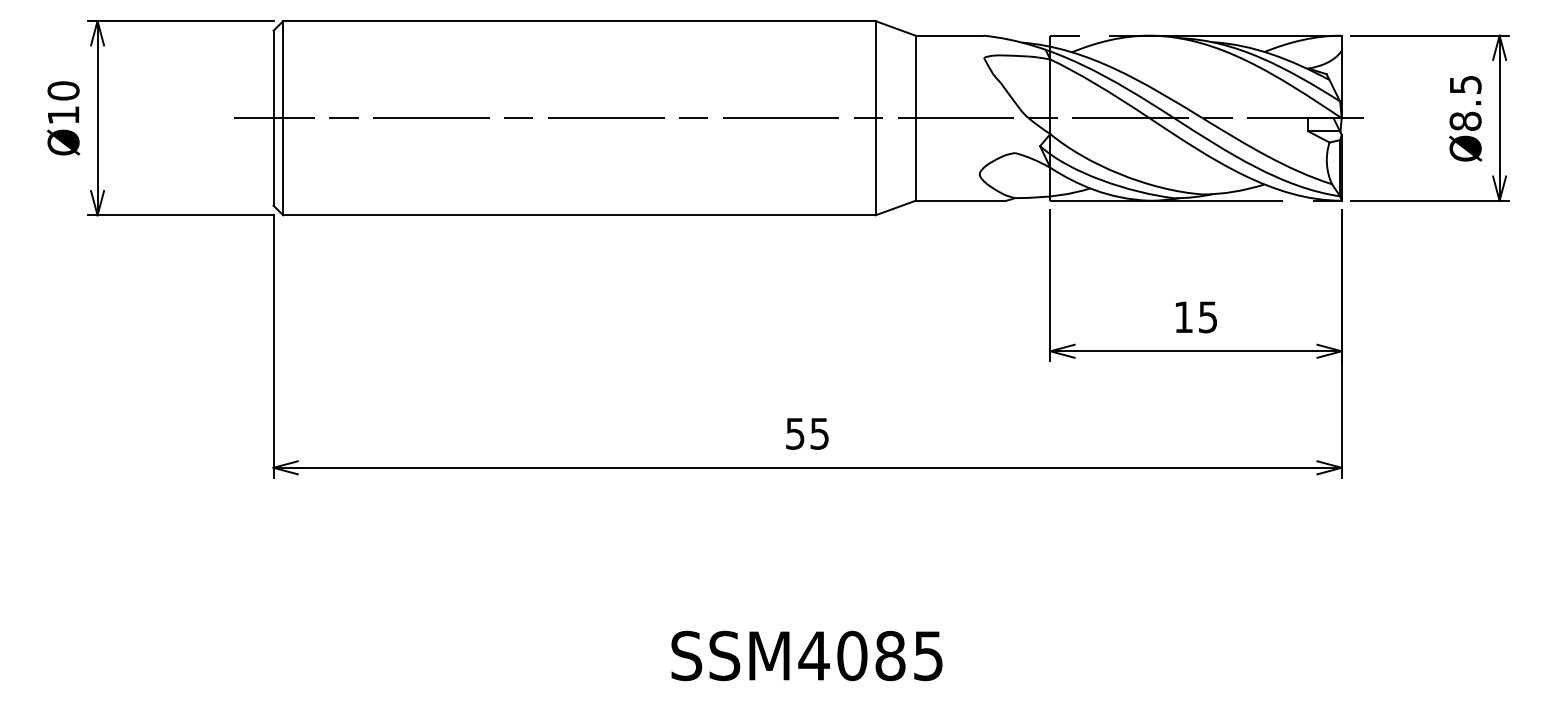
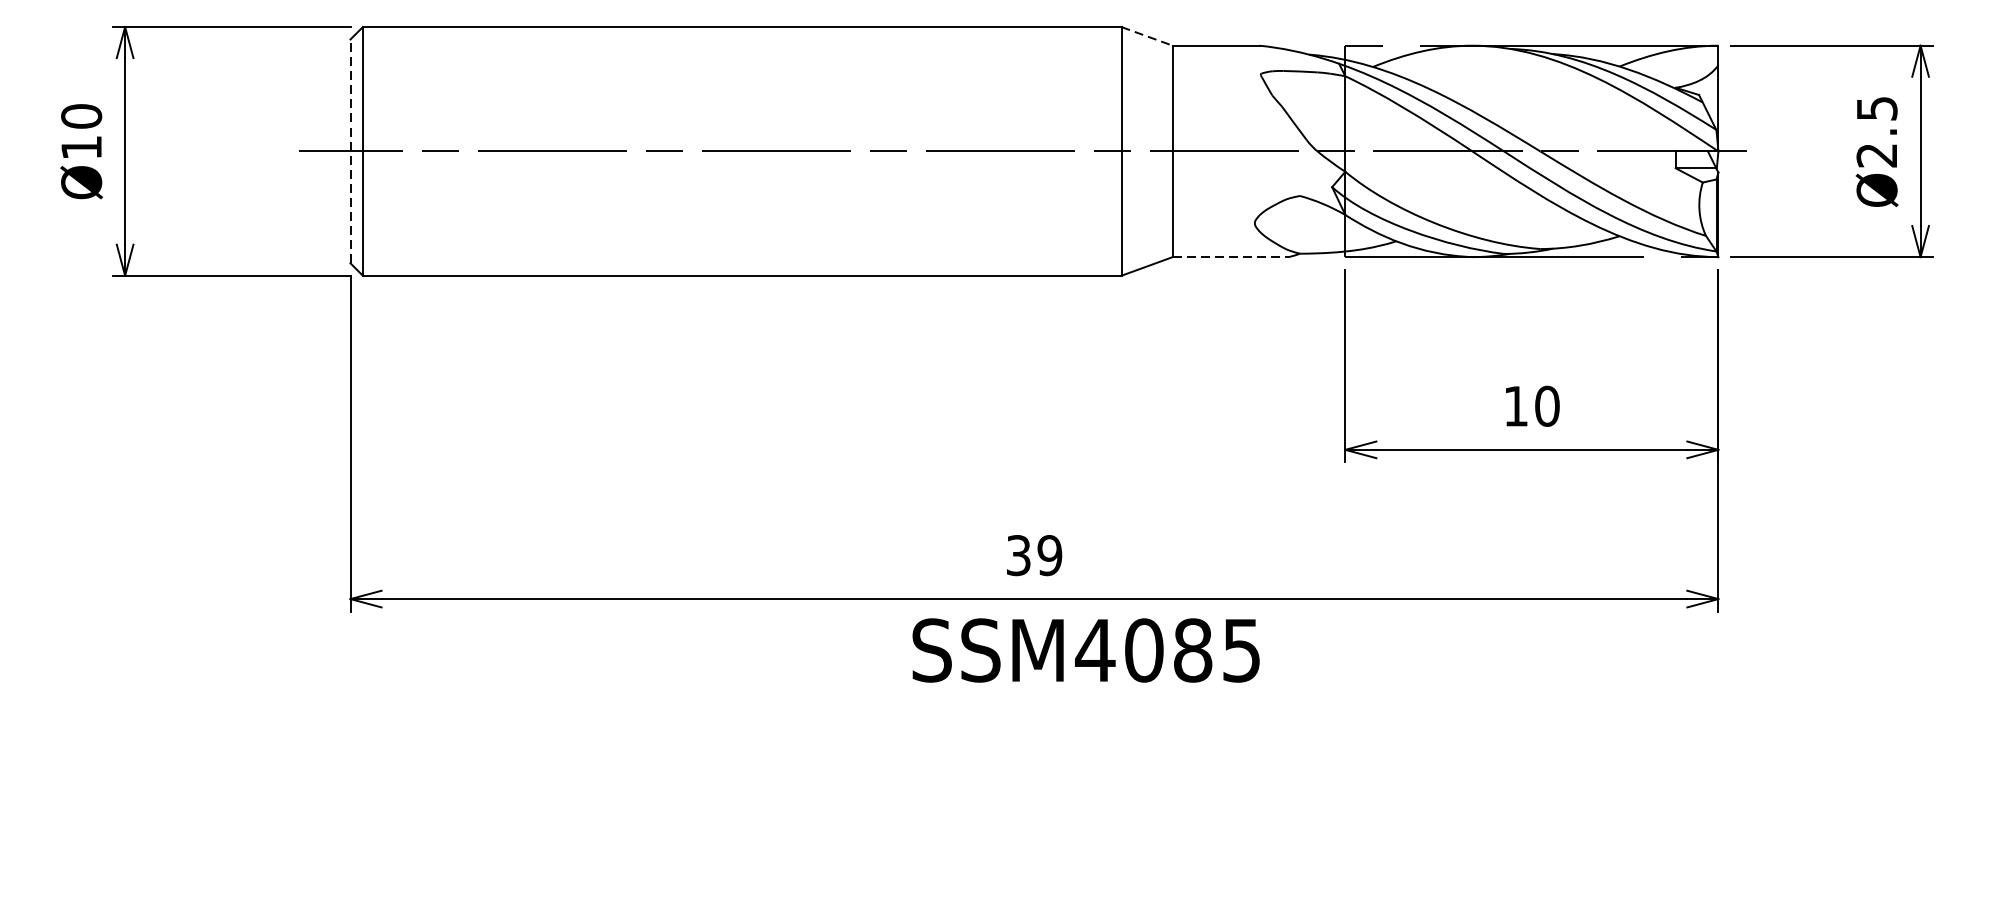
line: (896, 28) -> (1148, 36), solid -> dashed
line: (273, 117) -> (350, 150), solid -> dashed
text: (1465, 120) -> (1876, 154), Ø8.5 -> Ø2.5
line: (961, 200) -> (1231, 256), solid -> dashed
text: (1207, 317) -> (1546, 406), 15 -> 10
text: (807, 433) -> (1034, 555), 55 -> 39
text: (806, 655) -> (1085, 649), moved

